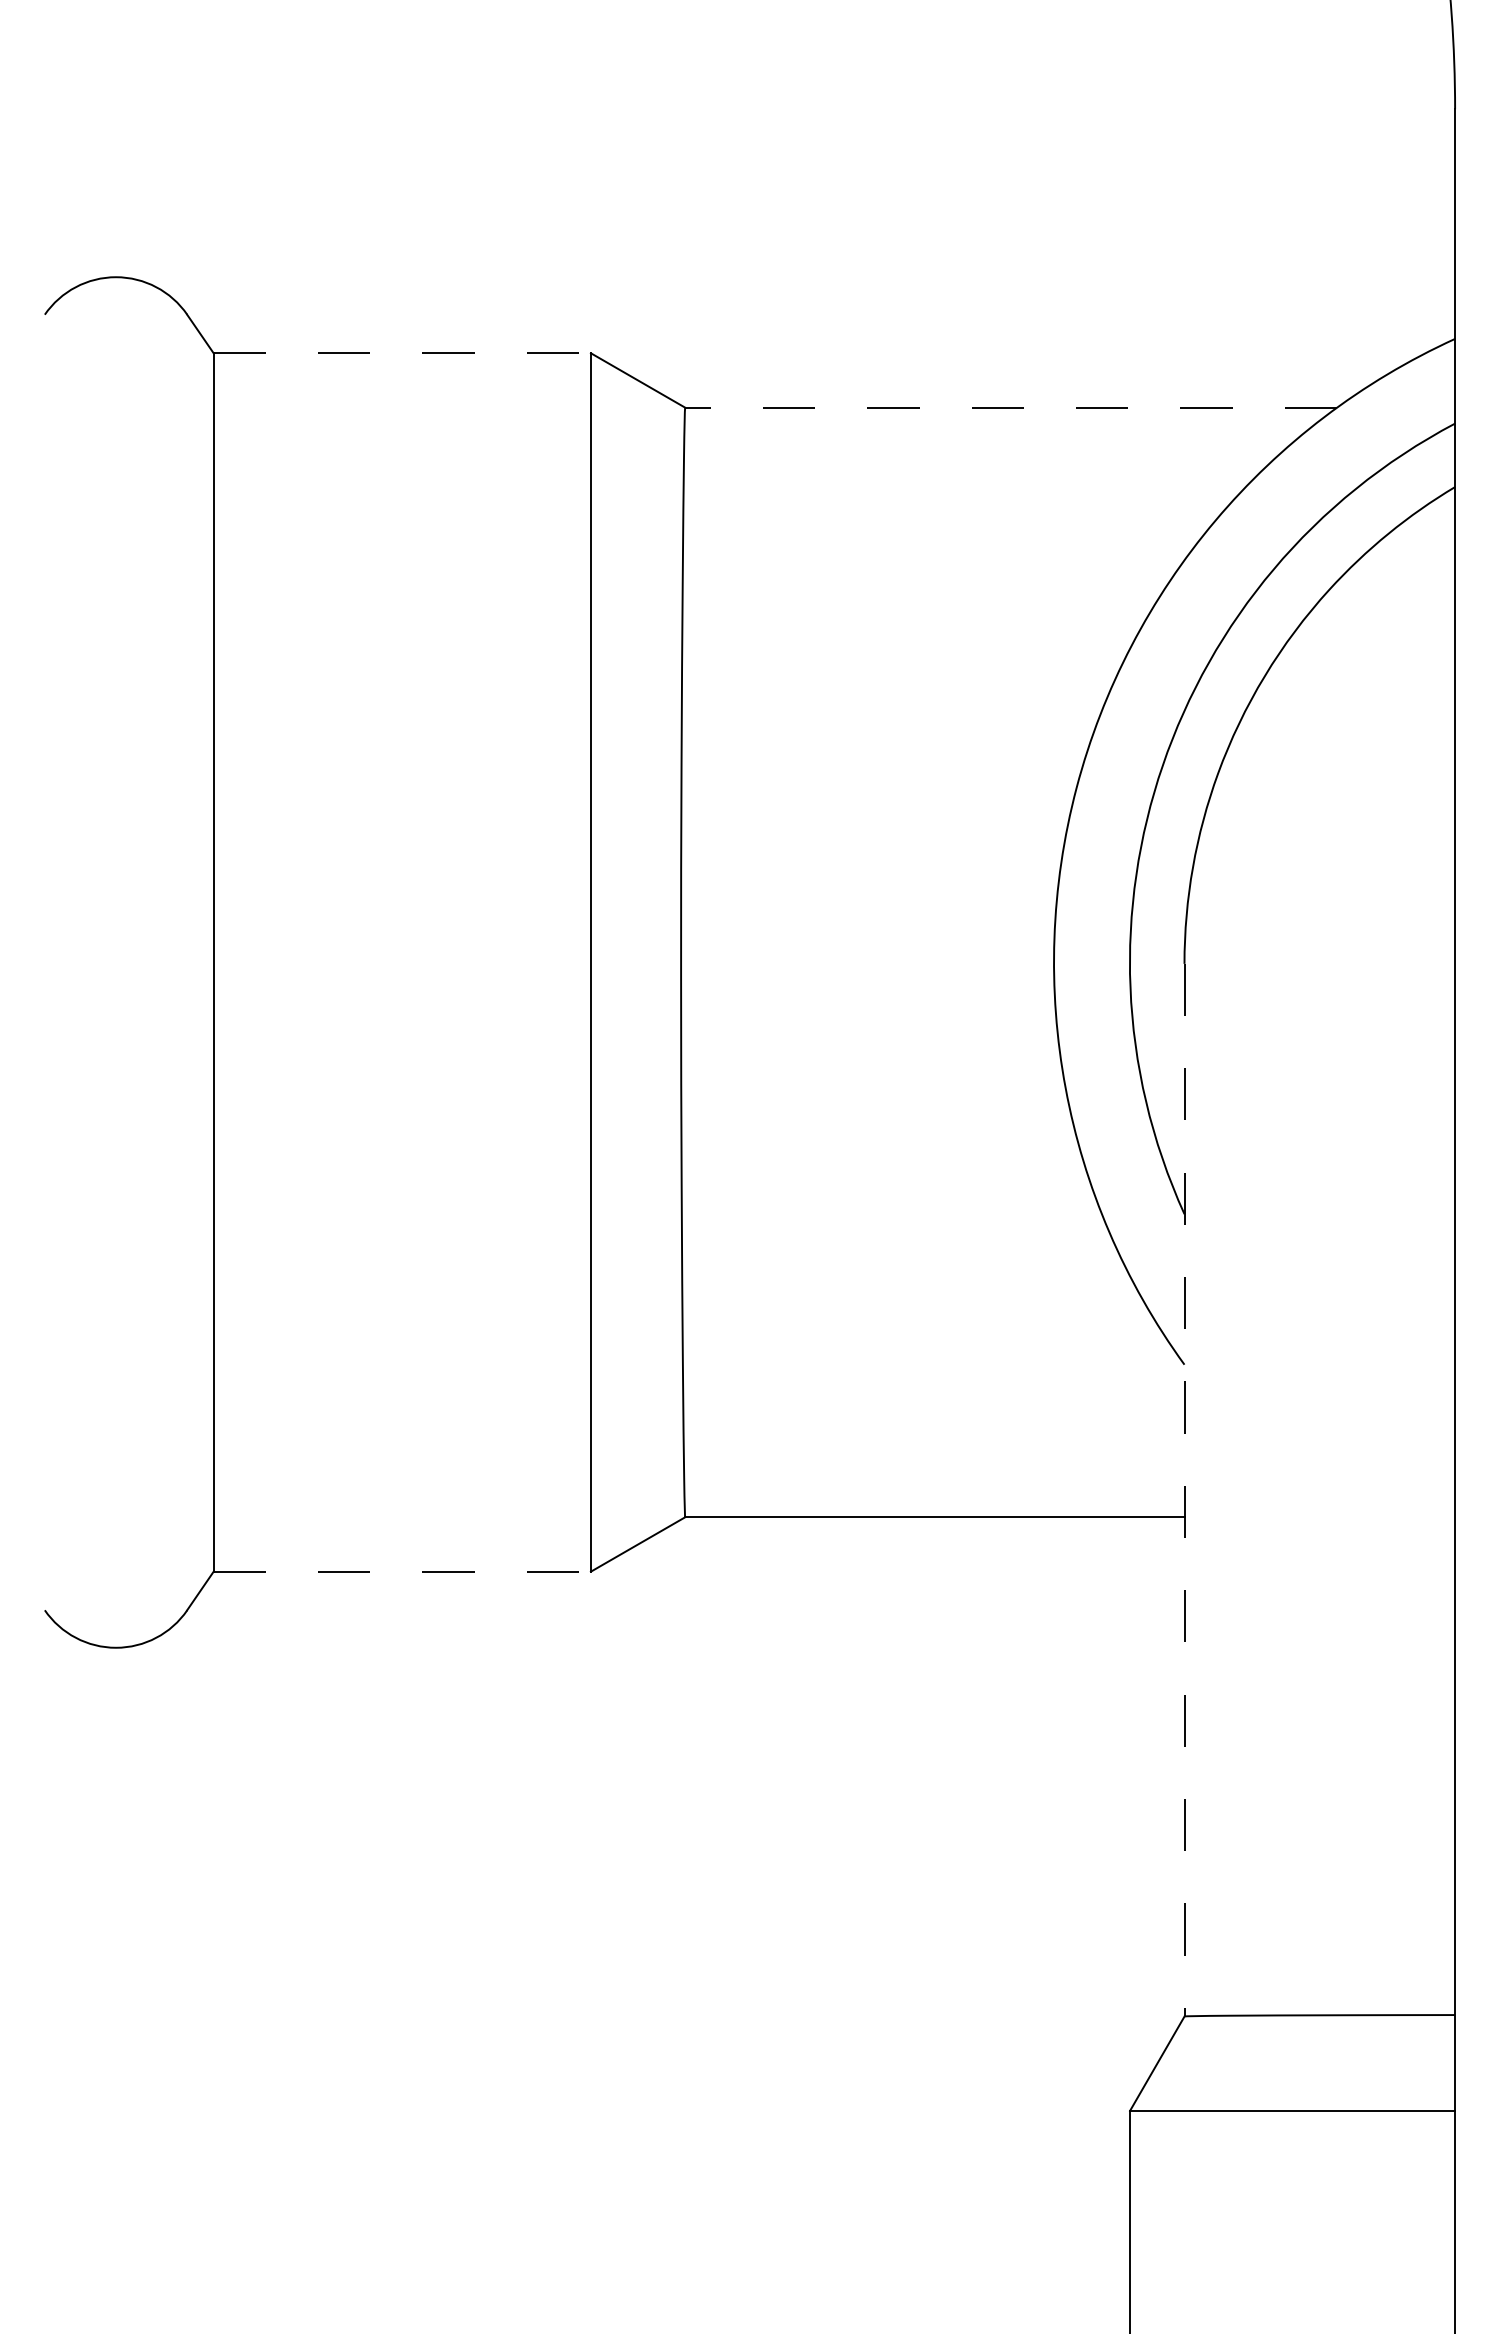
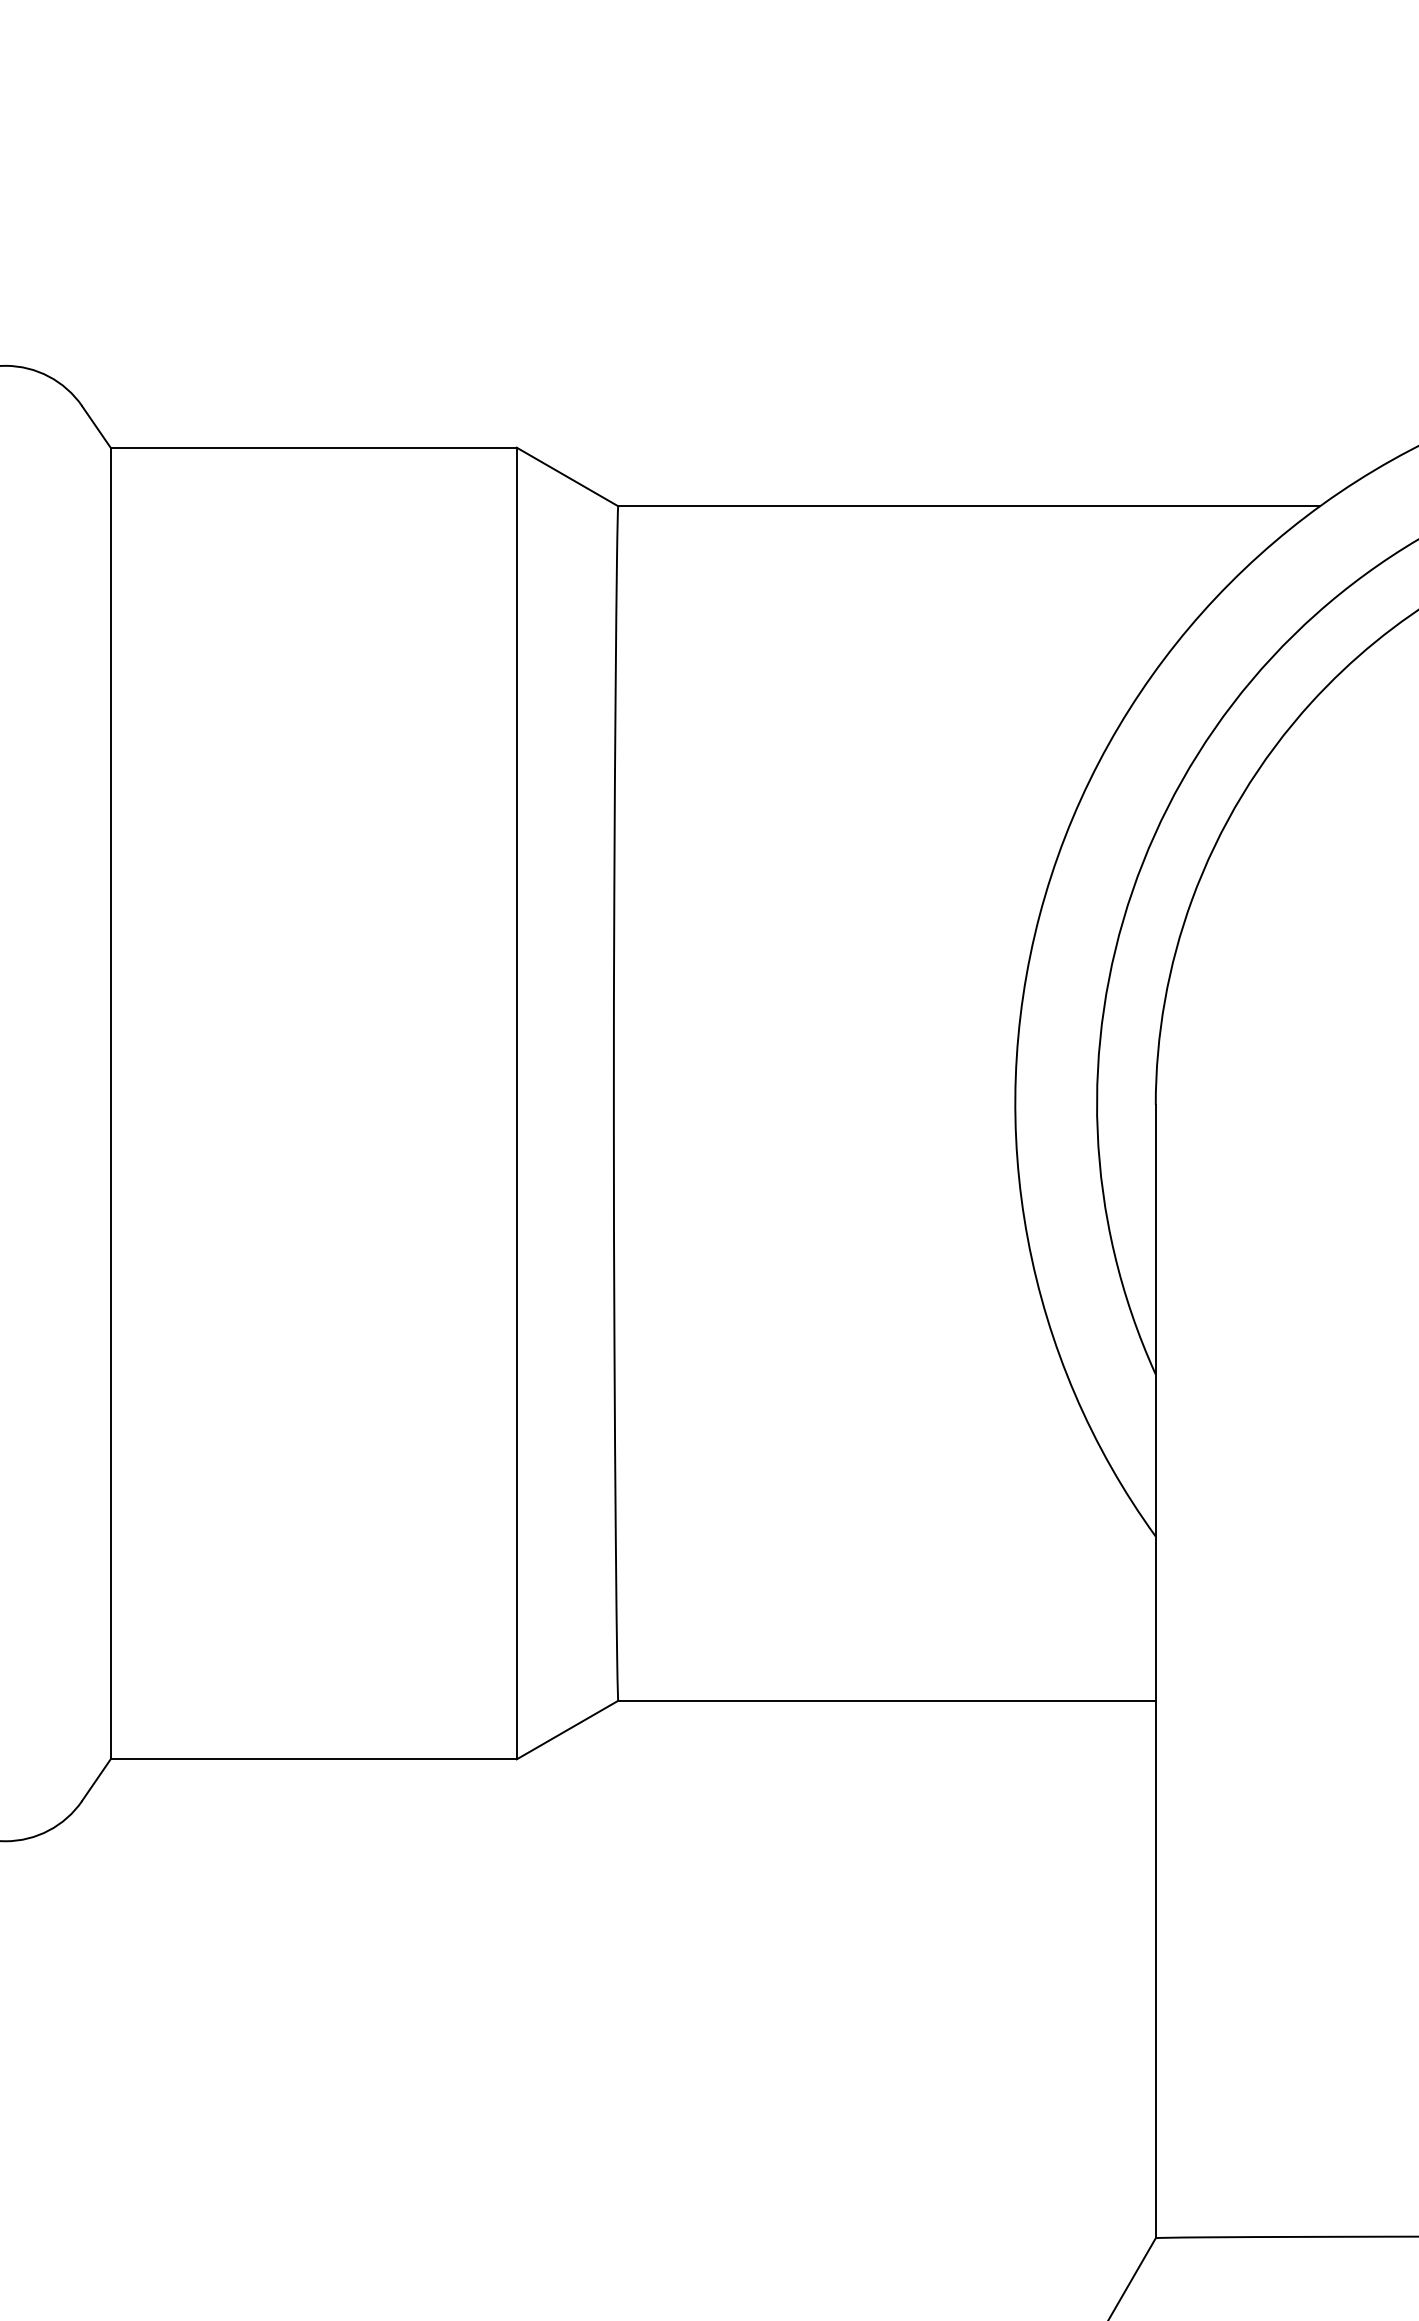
line: (402, 353) -> (313, 447), dashed -> solid
line: (1011, 407) -> (969, 506), dashed -> solid
line: (1184, 1490) -> (1155, 1671), dashed -> solid
line: (402, 1571) -> (313, 1759), dashed -> solid

